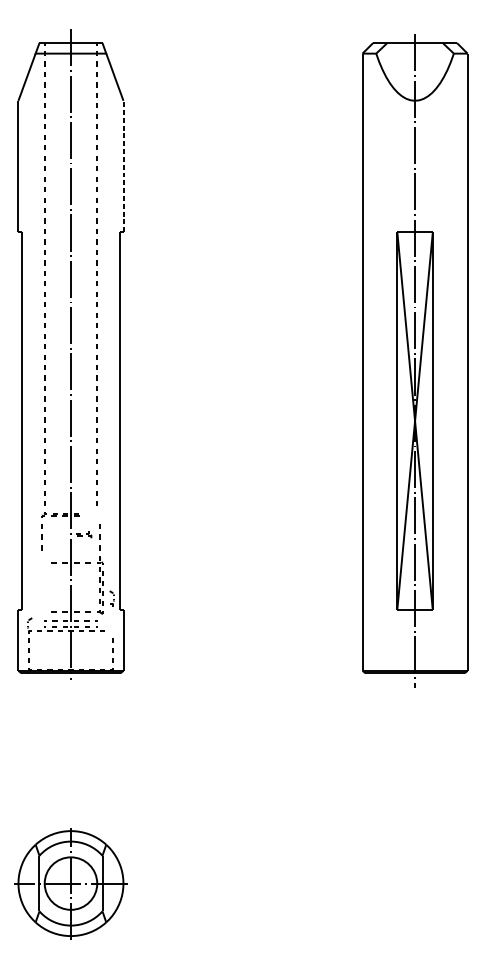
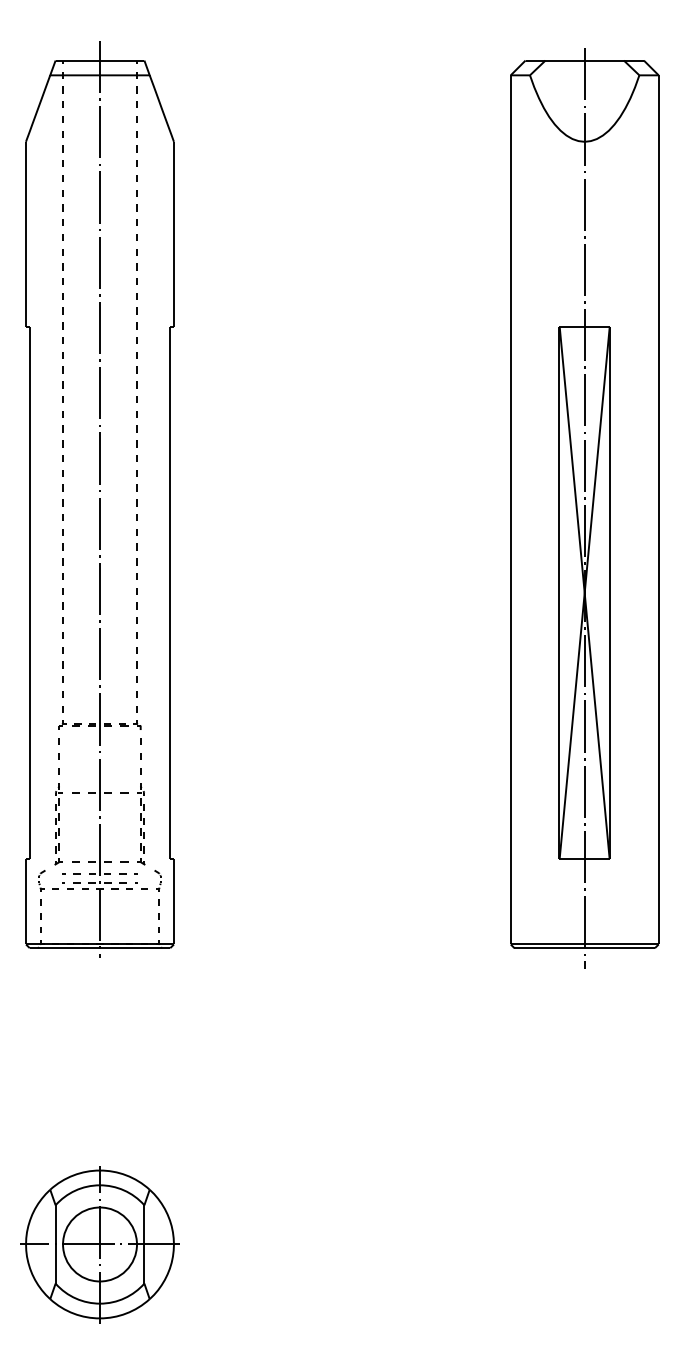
line: (123, 165) -> (173, 233), dashed -> solid
part: (84, 534) -> (130, 724), moved
part: (41, 585) -> (58, 824), added
part: (111, 598) -> (157, 880), moved

